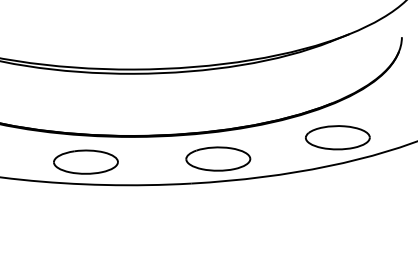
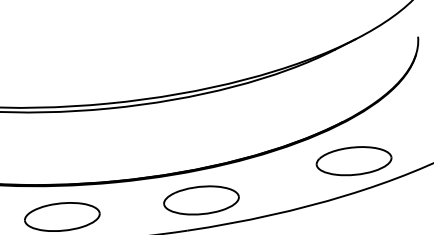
part: (218, 158) -> (201, 199), moved

